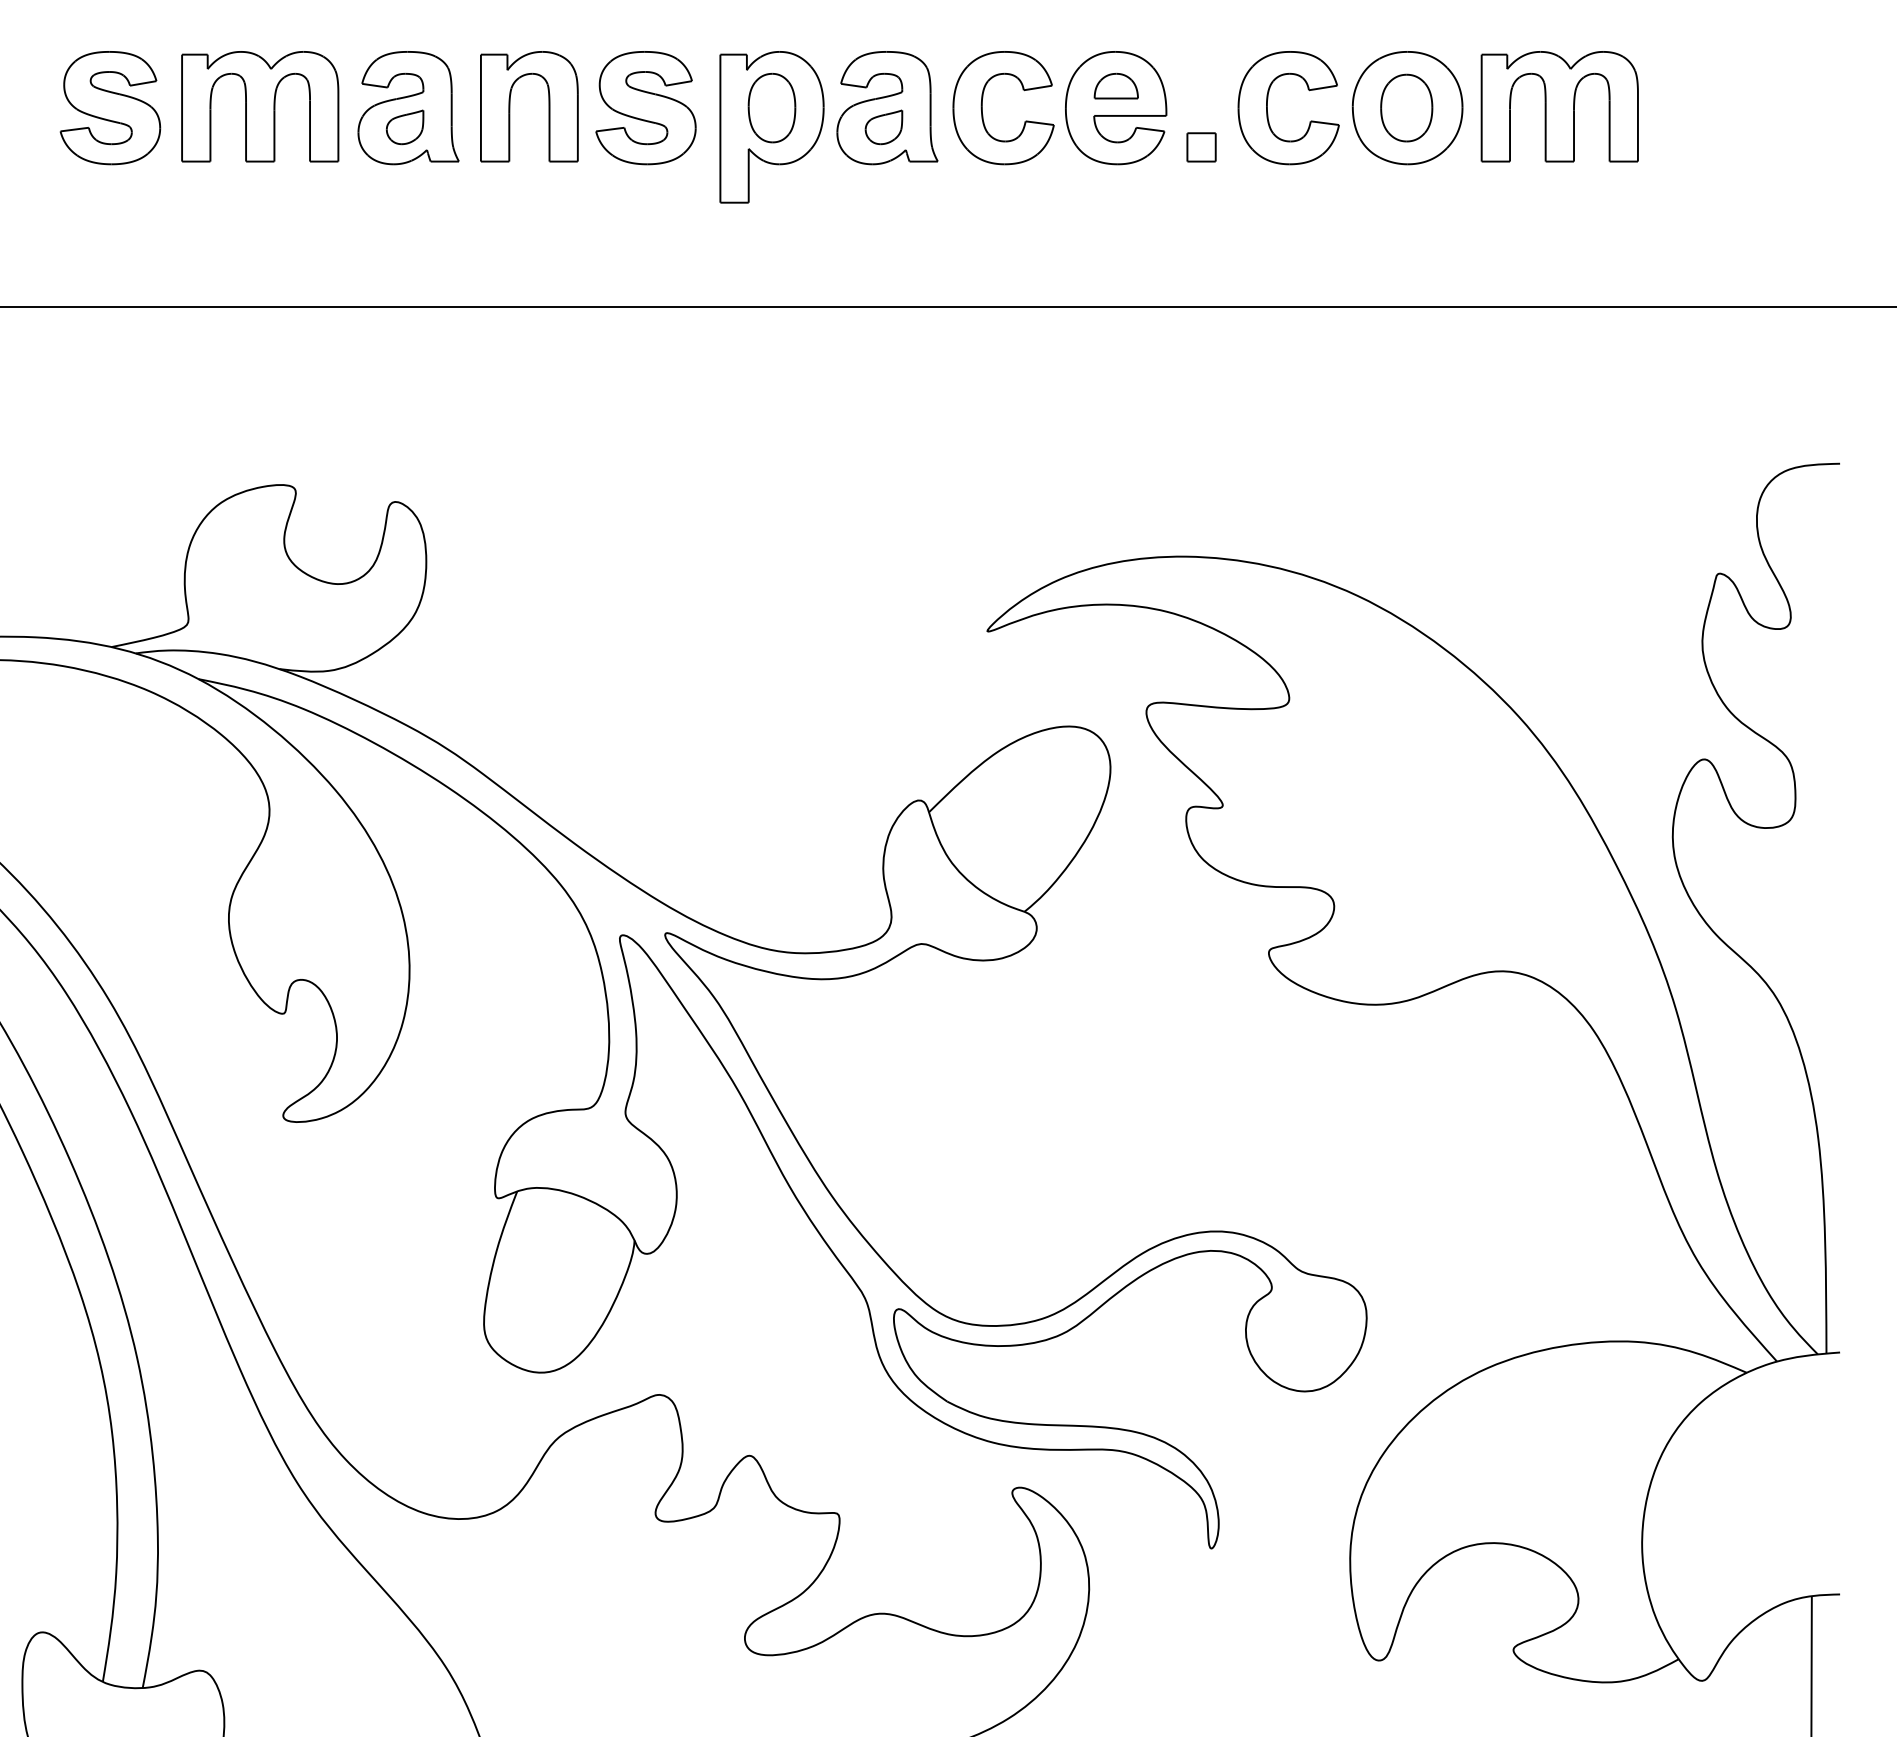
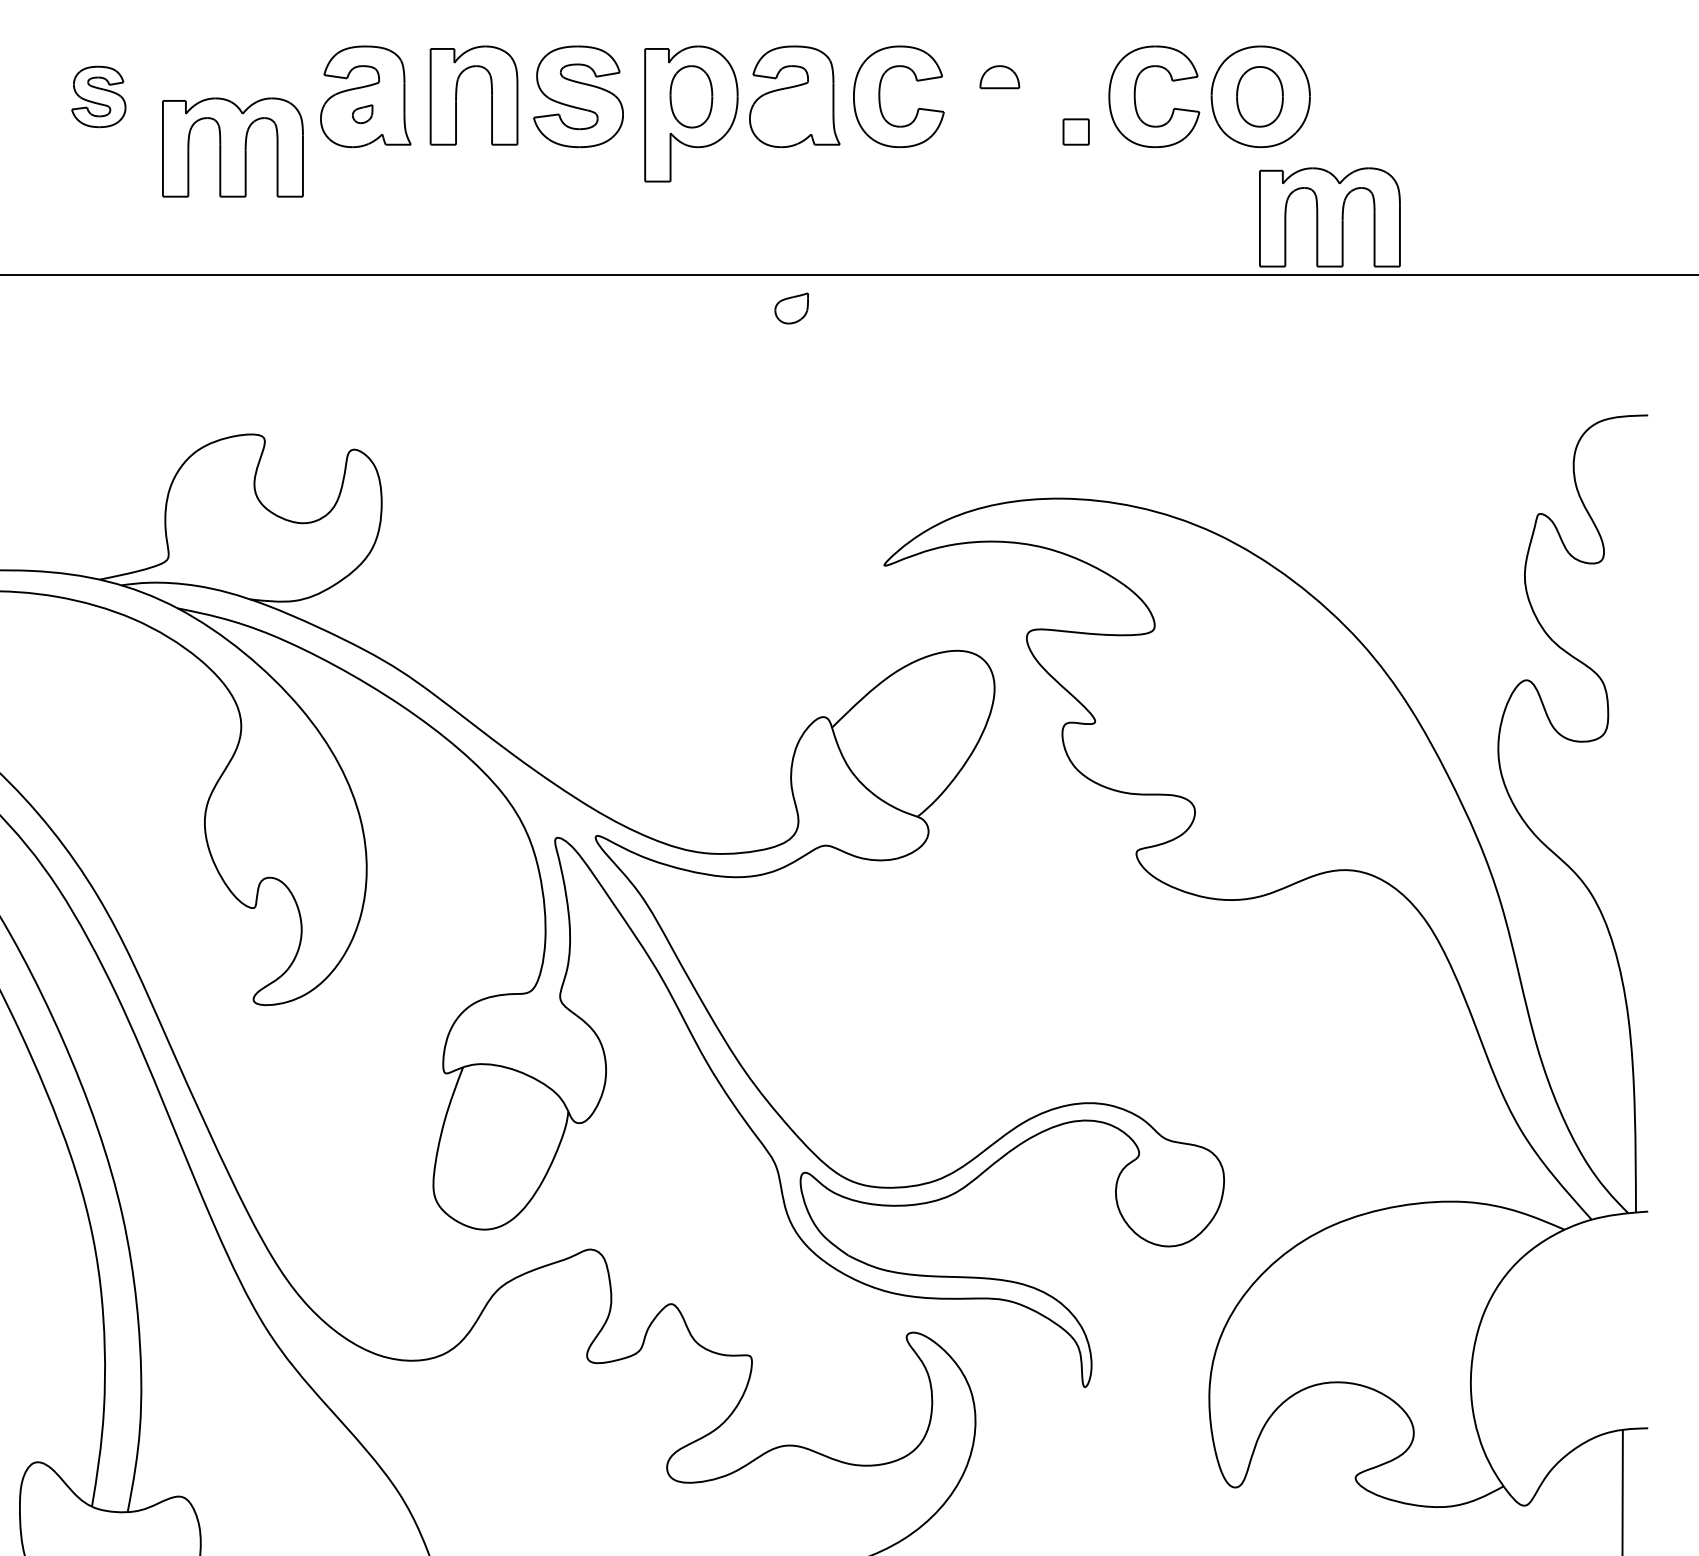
part: (260, 106) -> (233, 147), moved
part: (1559, 106) -> (1329, 217), moved
part: (110, 108) -> (98, 97), size x0.6
part: (1116, 108) -> (999, 97), removed
part: (404, 127) -> (362, 114), size x0.6
part: (883, 127) -> (791, 308), moved

